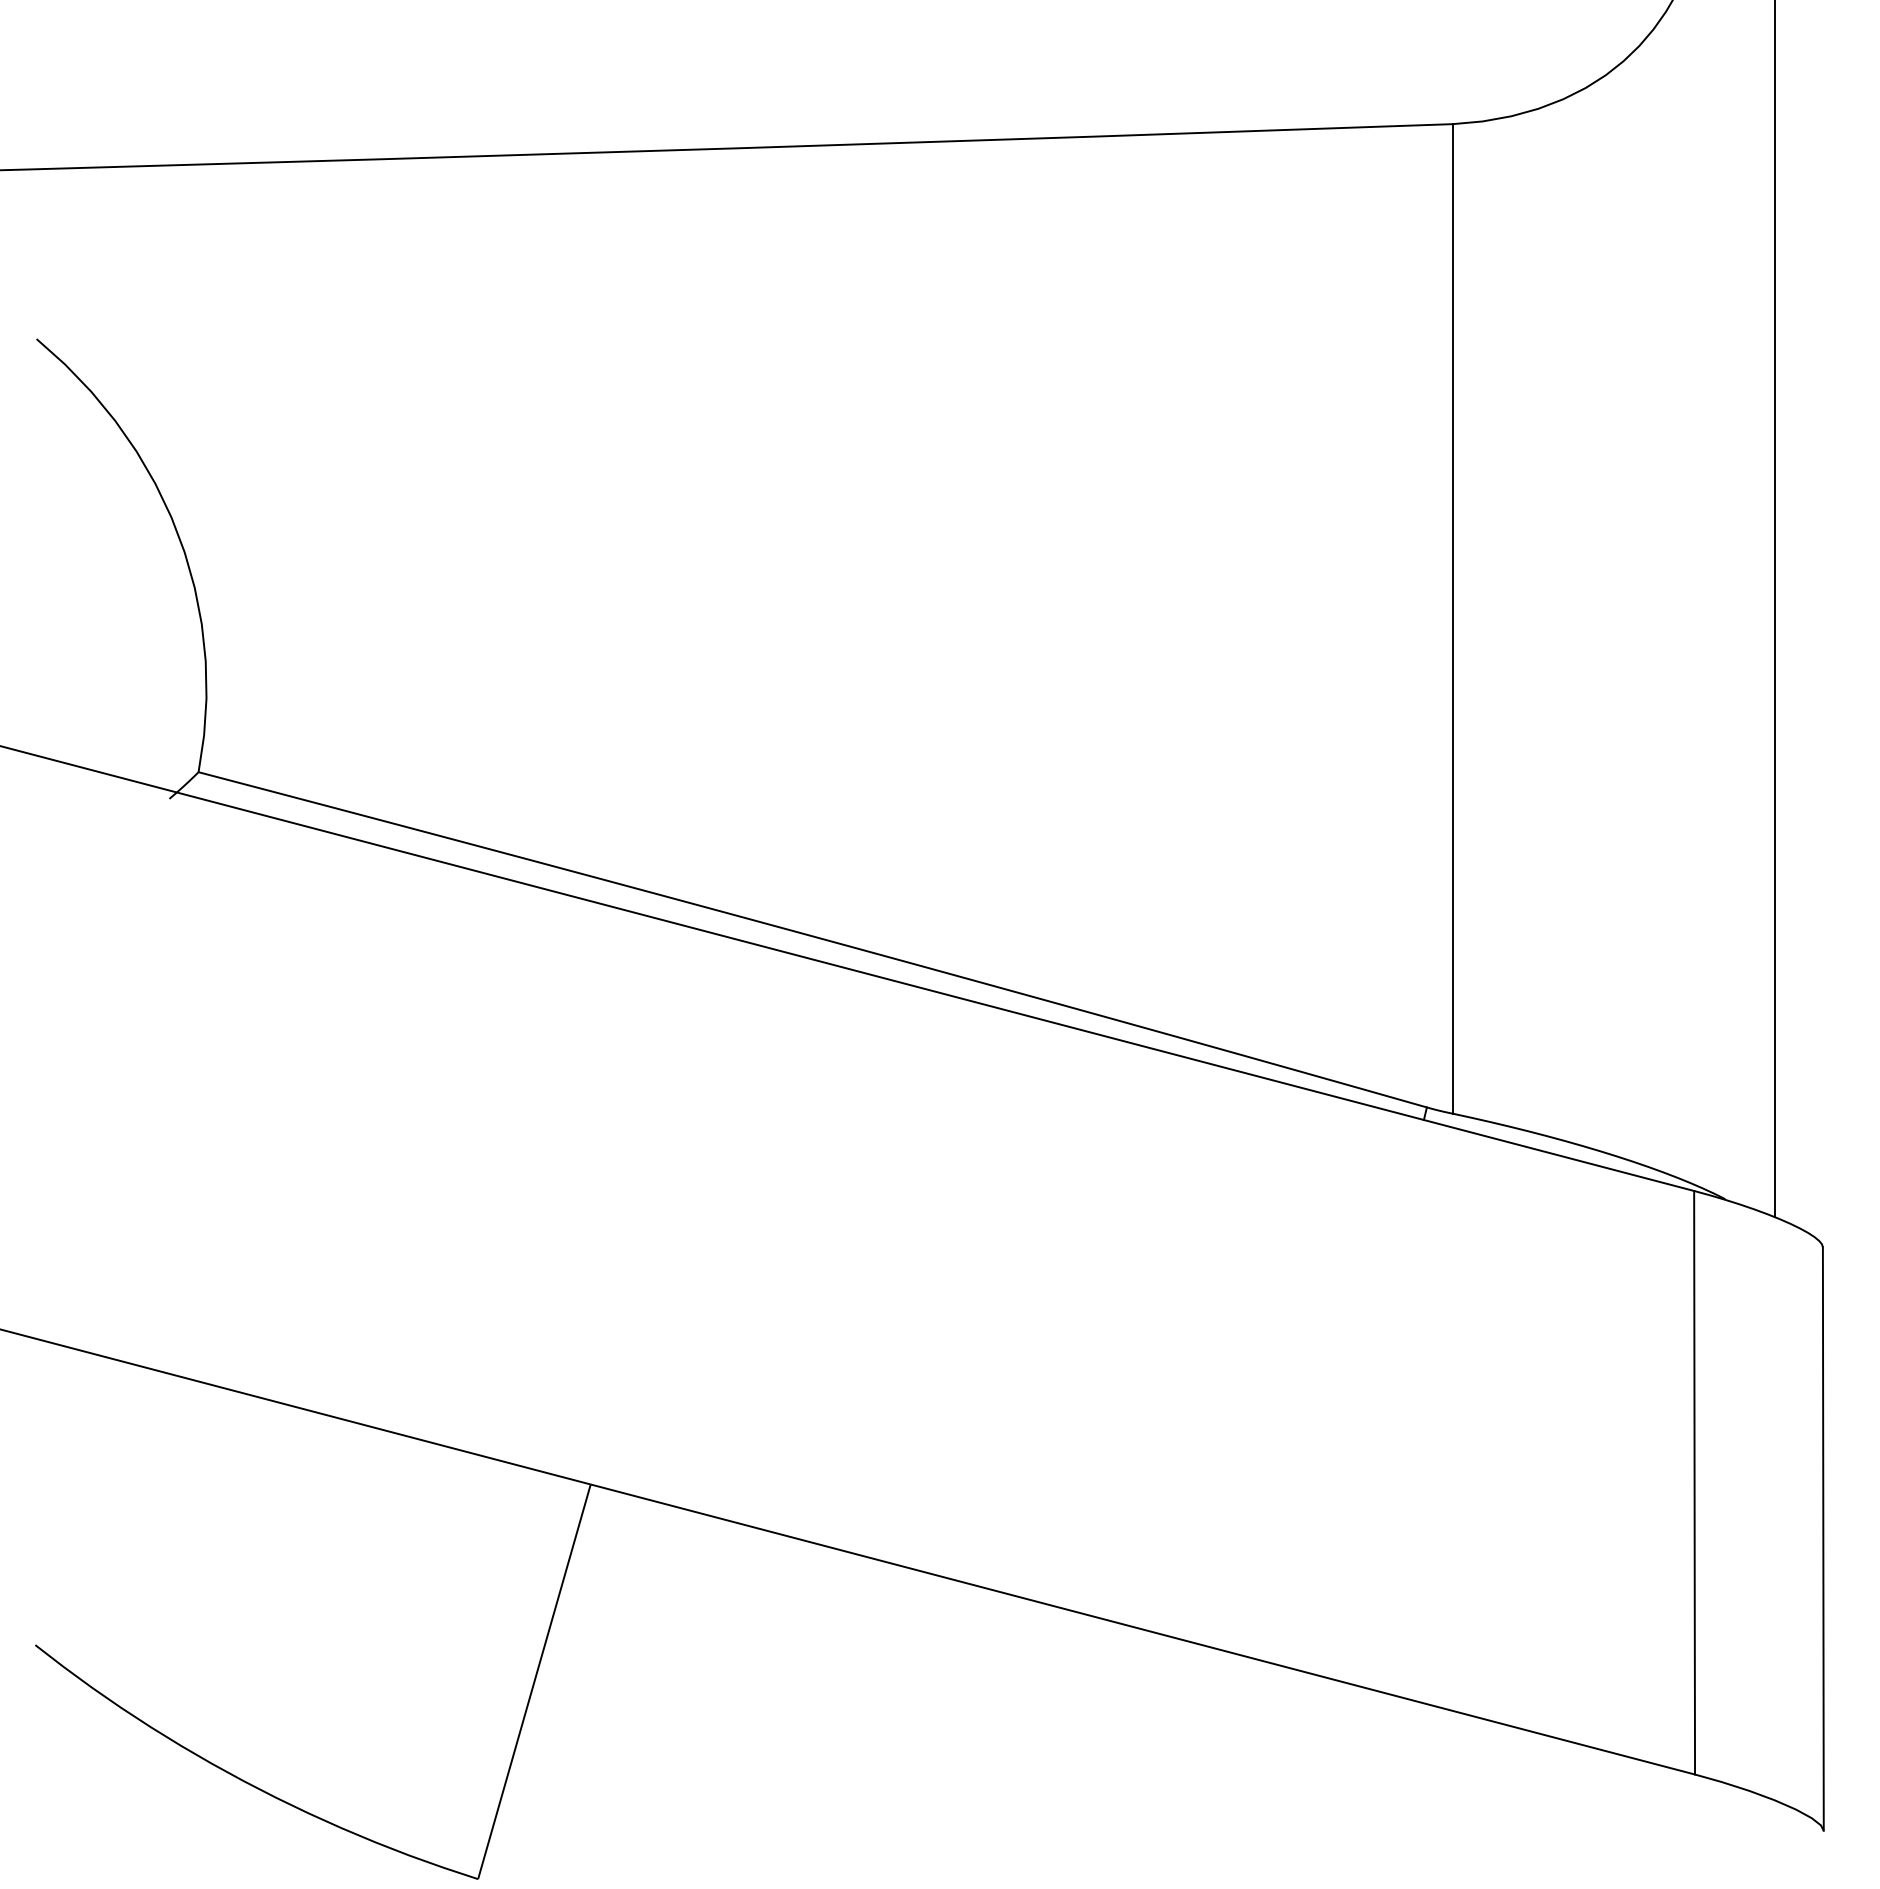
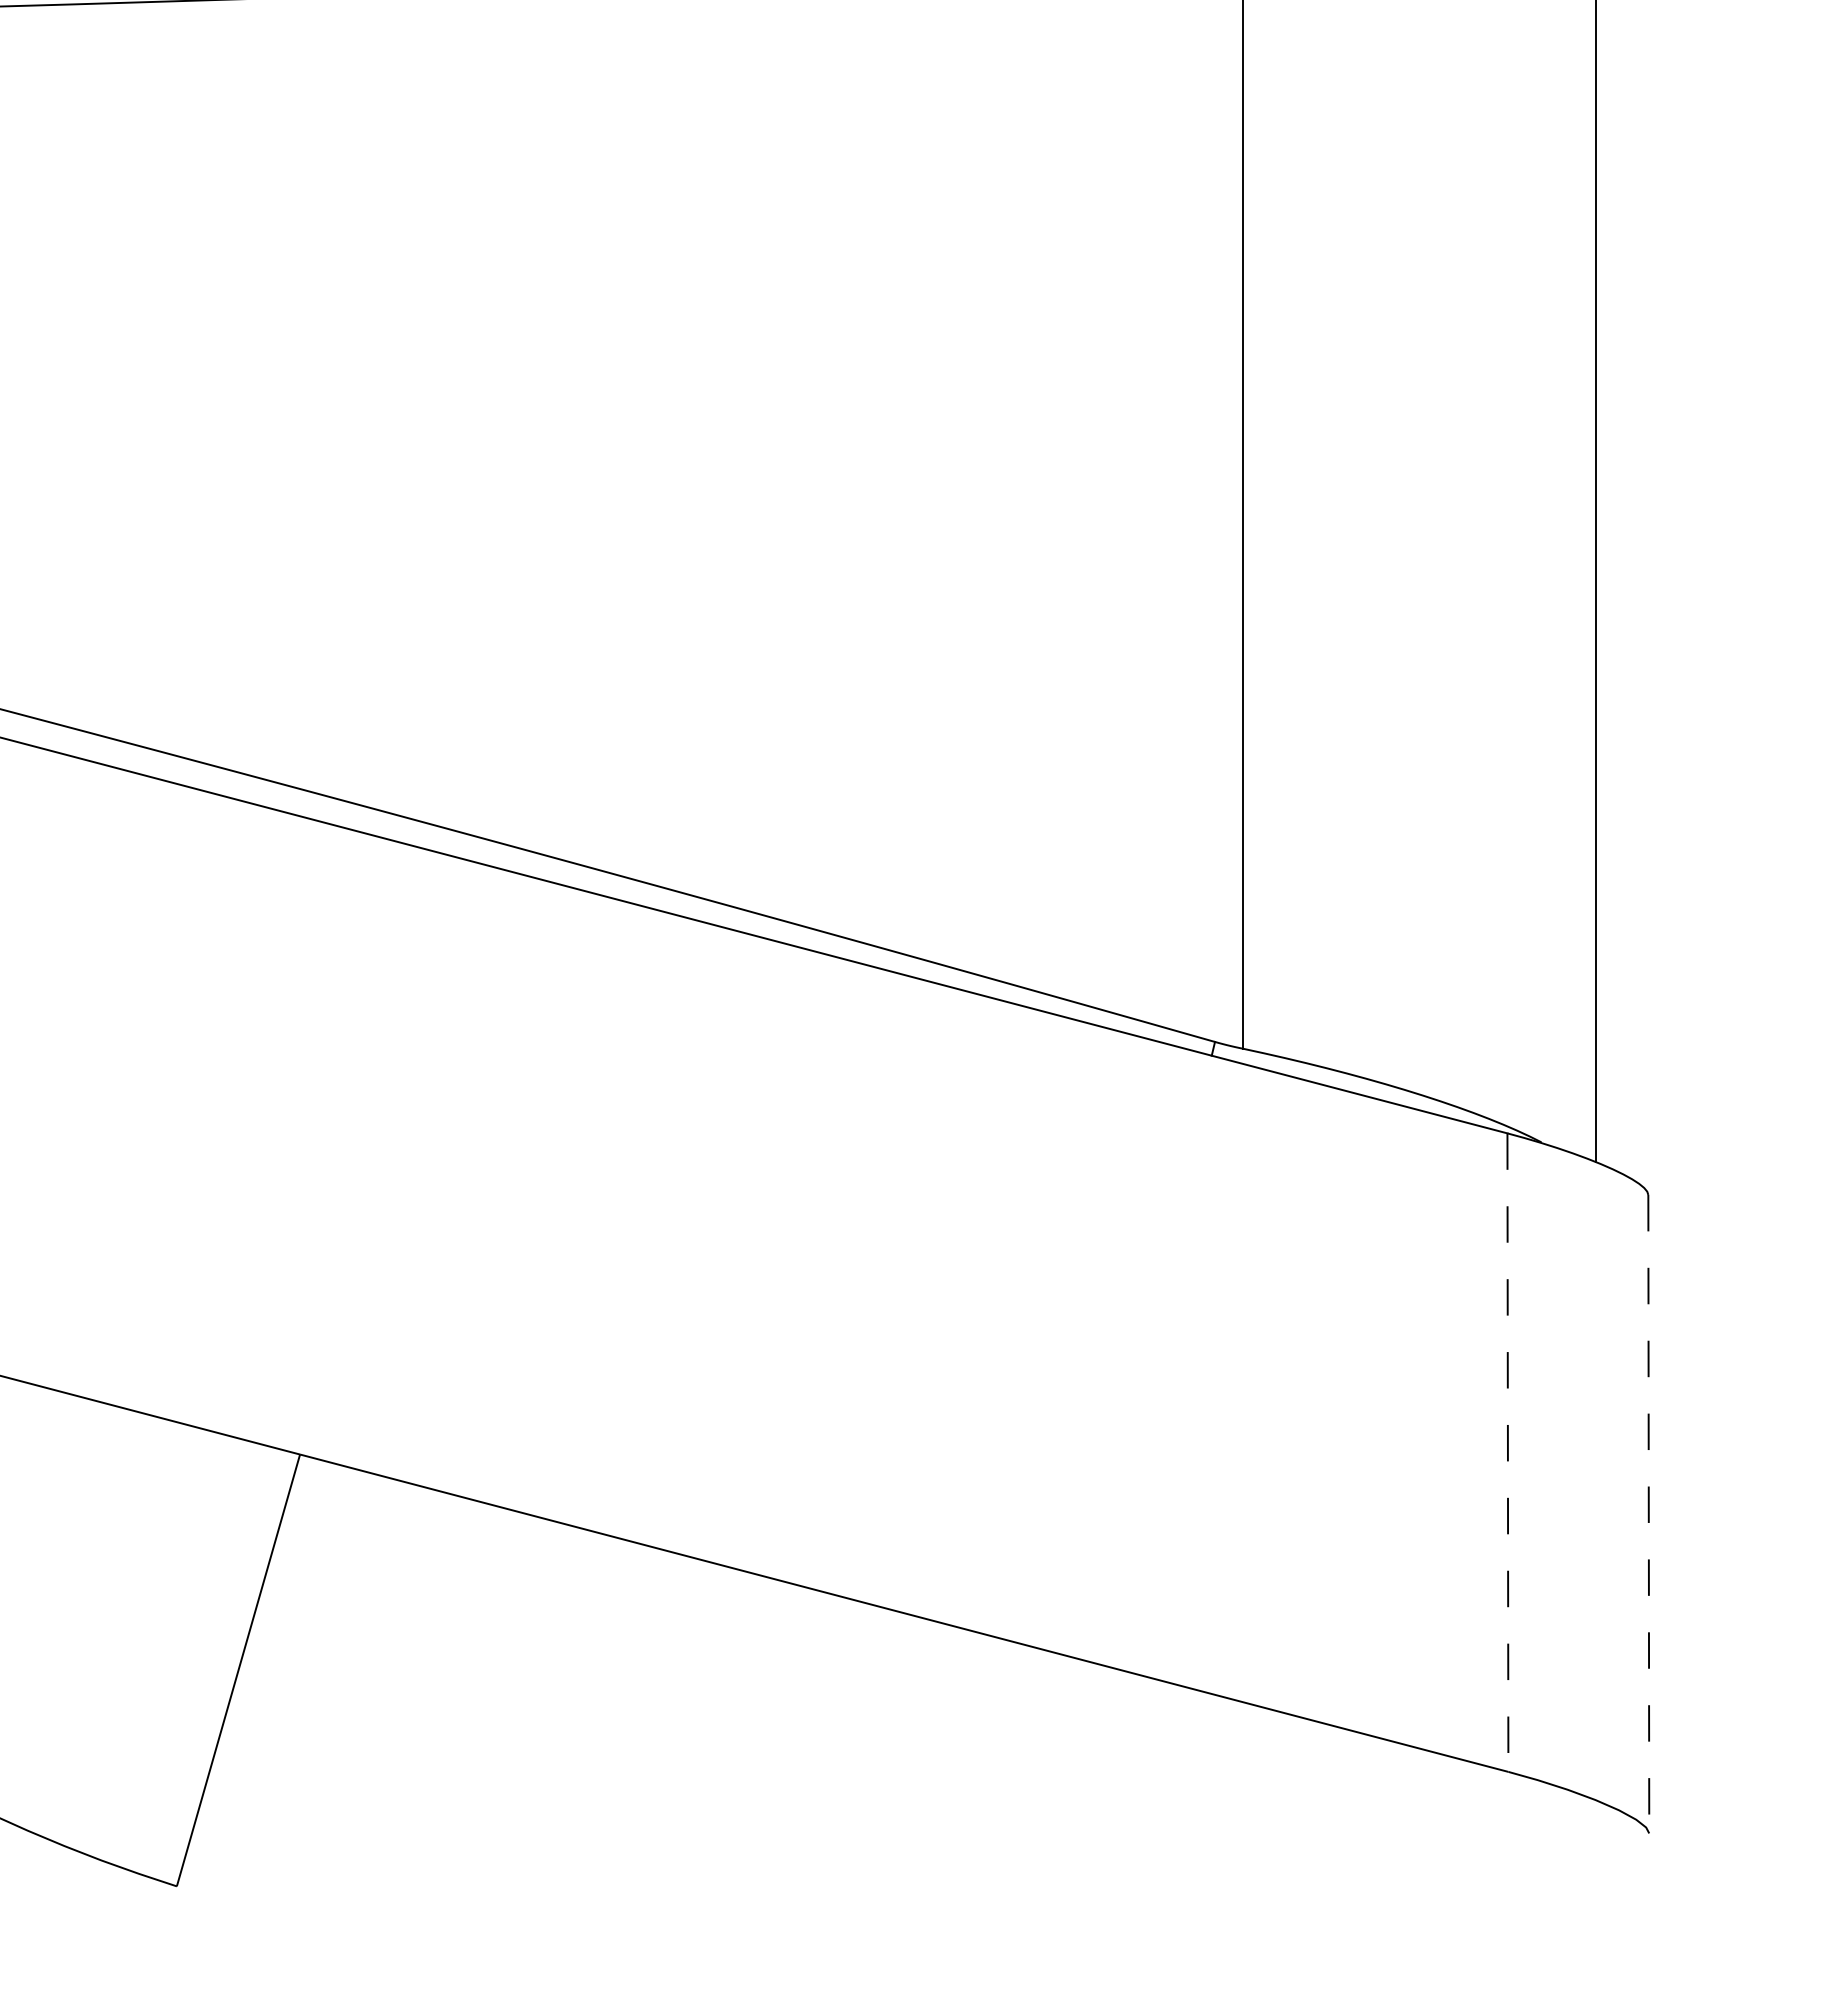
line: (1694, 1482) -> (1507, 1452), solid -> dashed
line: (1823, 1539) -> (1648, 1514), solid -> dashed

